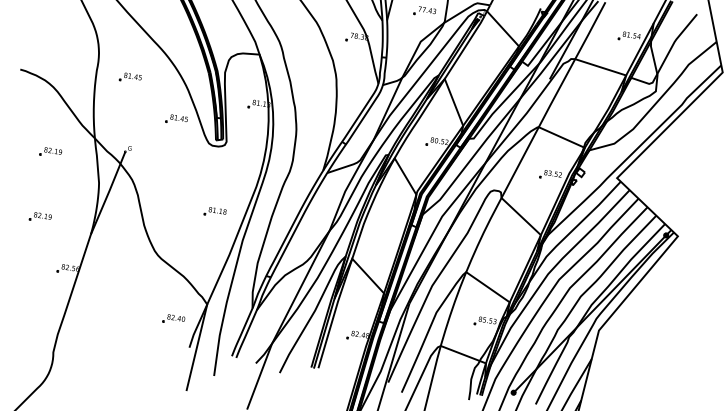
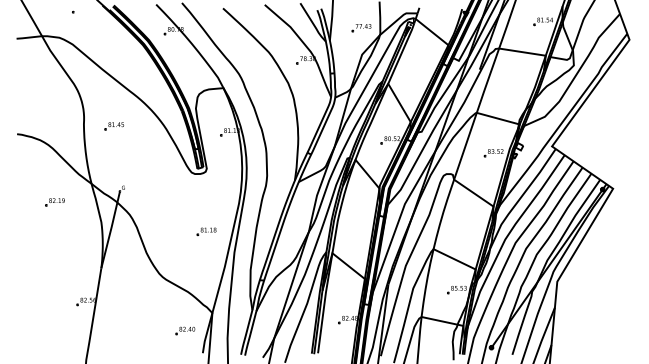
part: (175, 119) -> (159, 156), removed
part: (39, 217) -> (54, 260), removed

